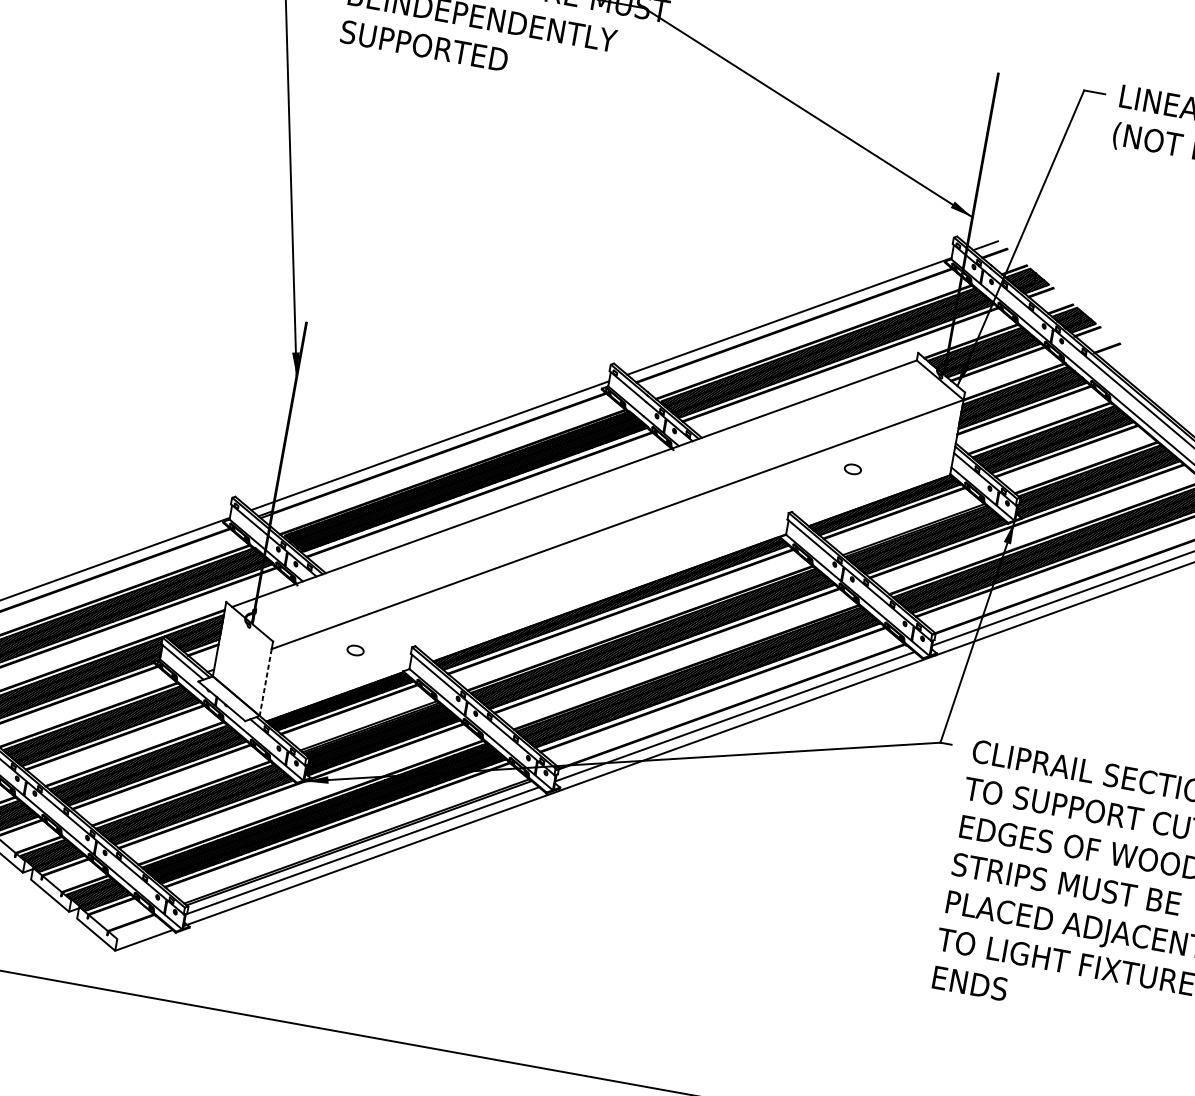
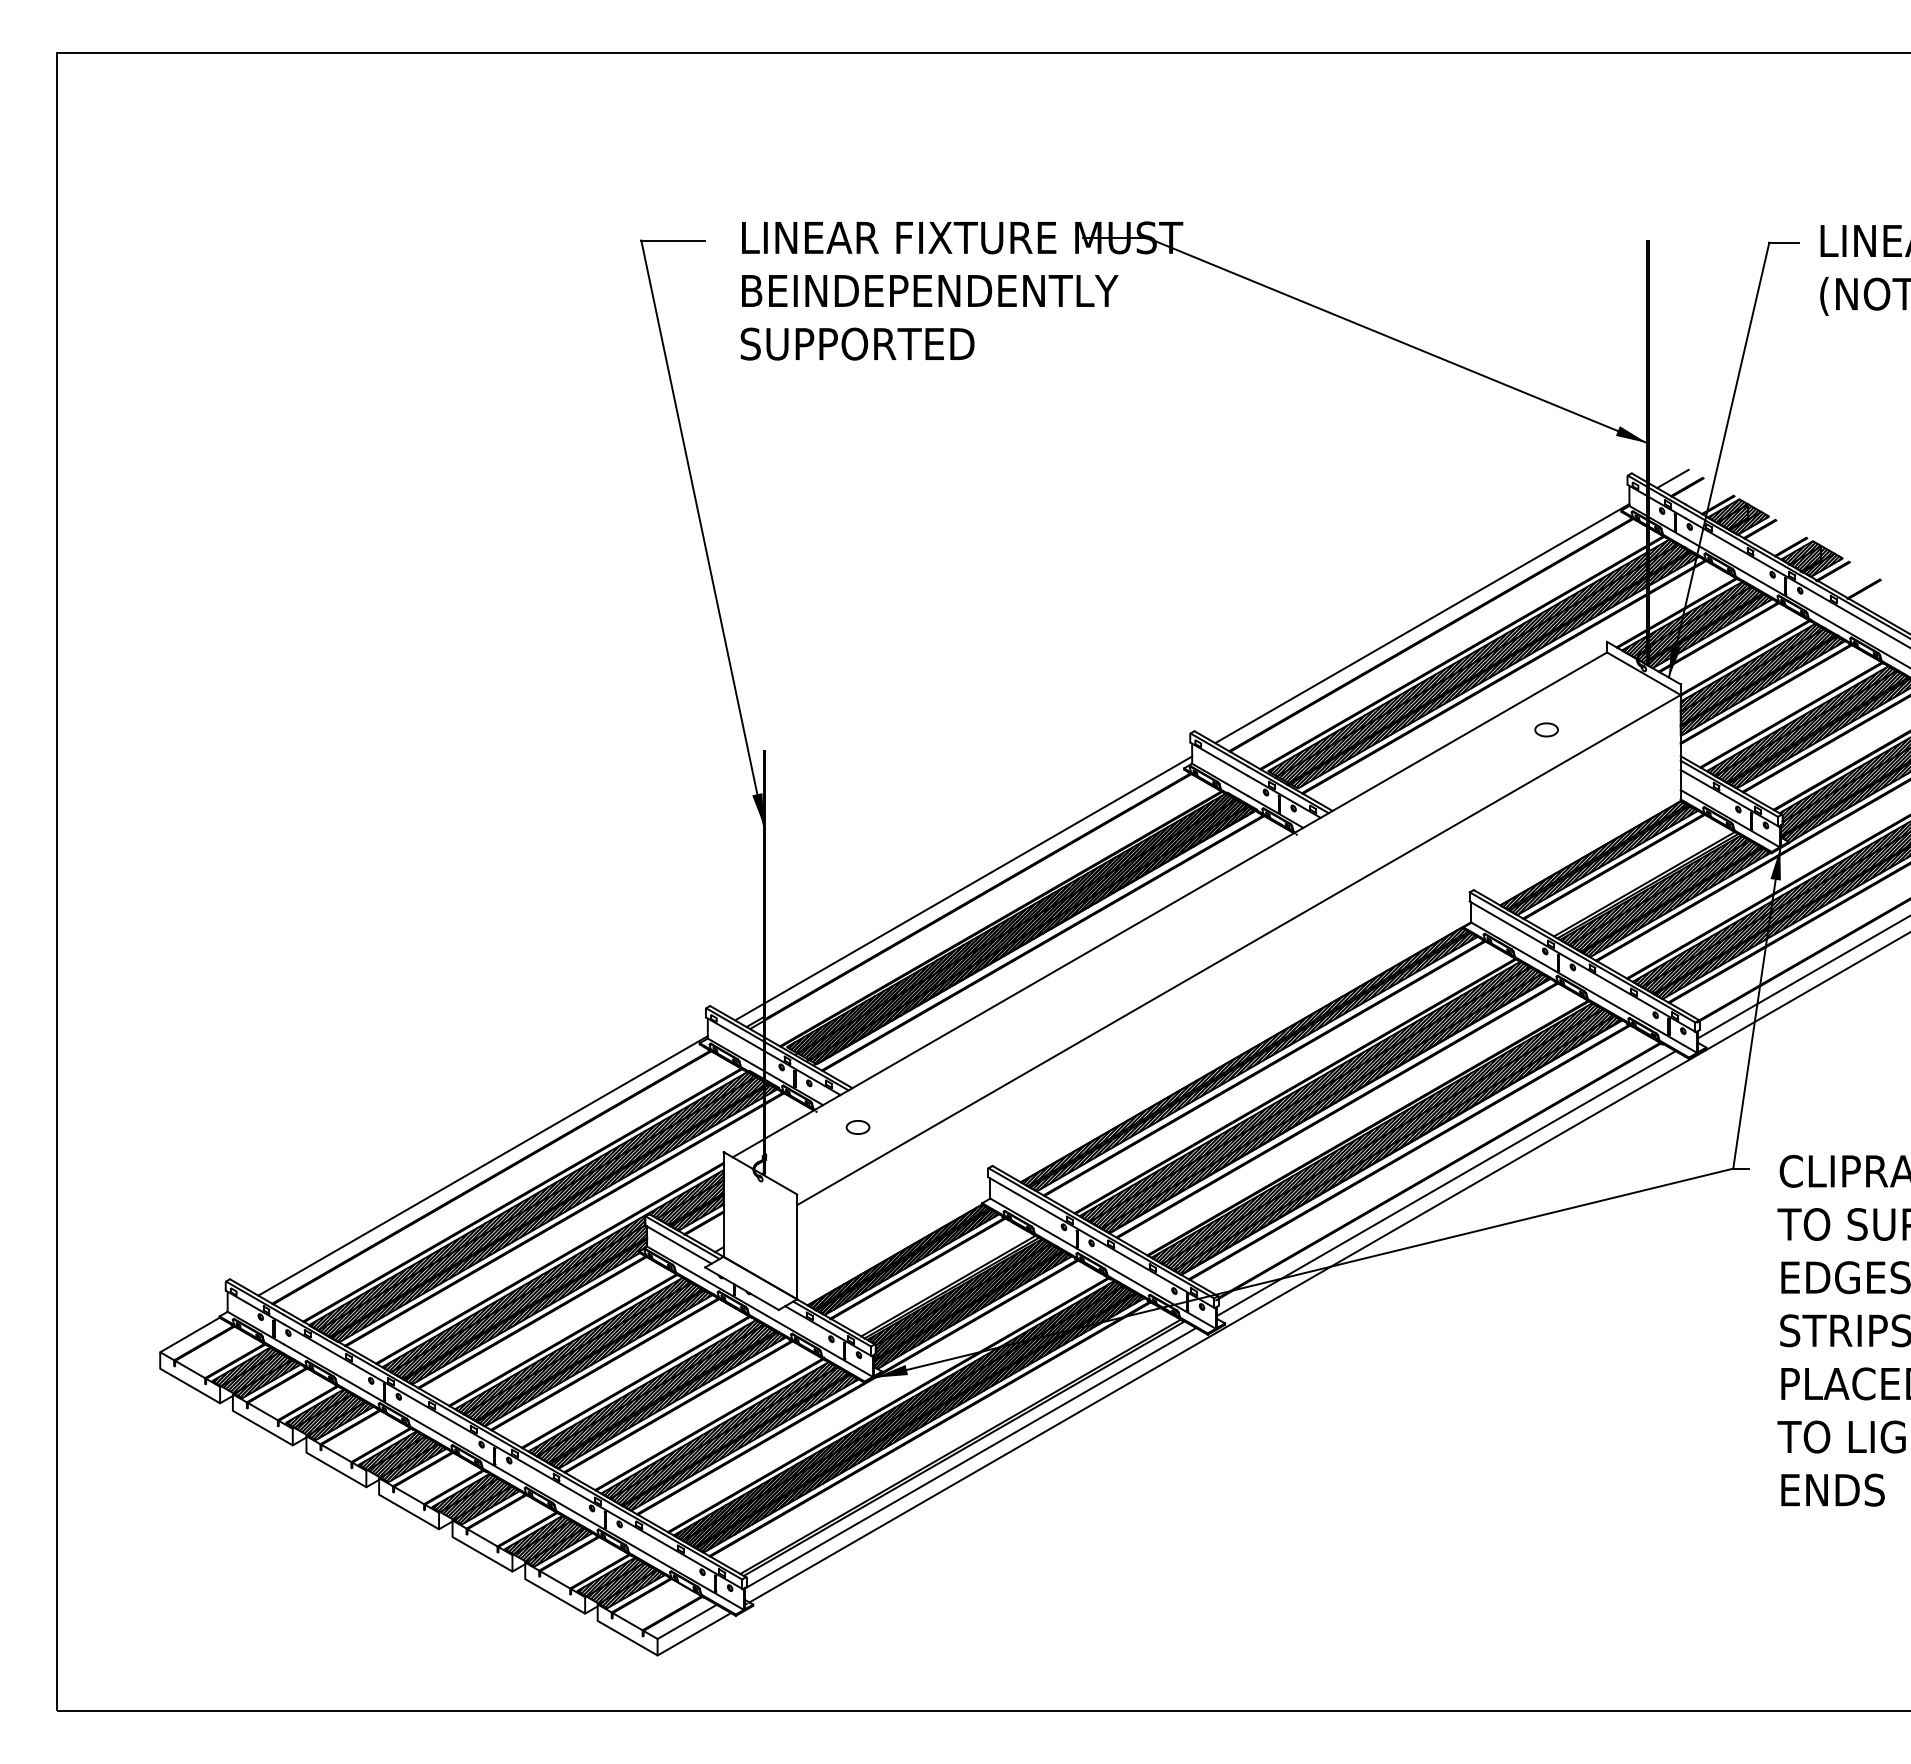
part: (852, 469) -> (1546, 729), moved
part: (355, 650) -> (857, 1127), moved
line: (265, 682) -> (797, 1252), dashed -> solid
line: (140, 930) -> (687, 1621), added

